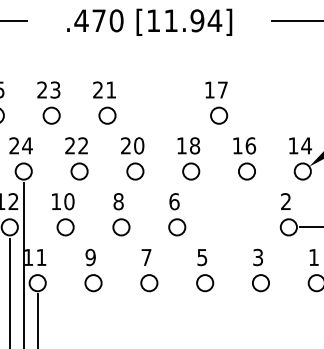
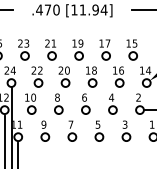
part: (159, 102) -> (77, 49), added
part: (271, 102) -> (131, 49), added
part: (232, 213) -> (112, 103), added

